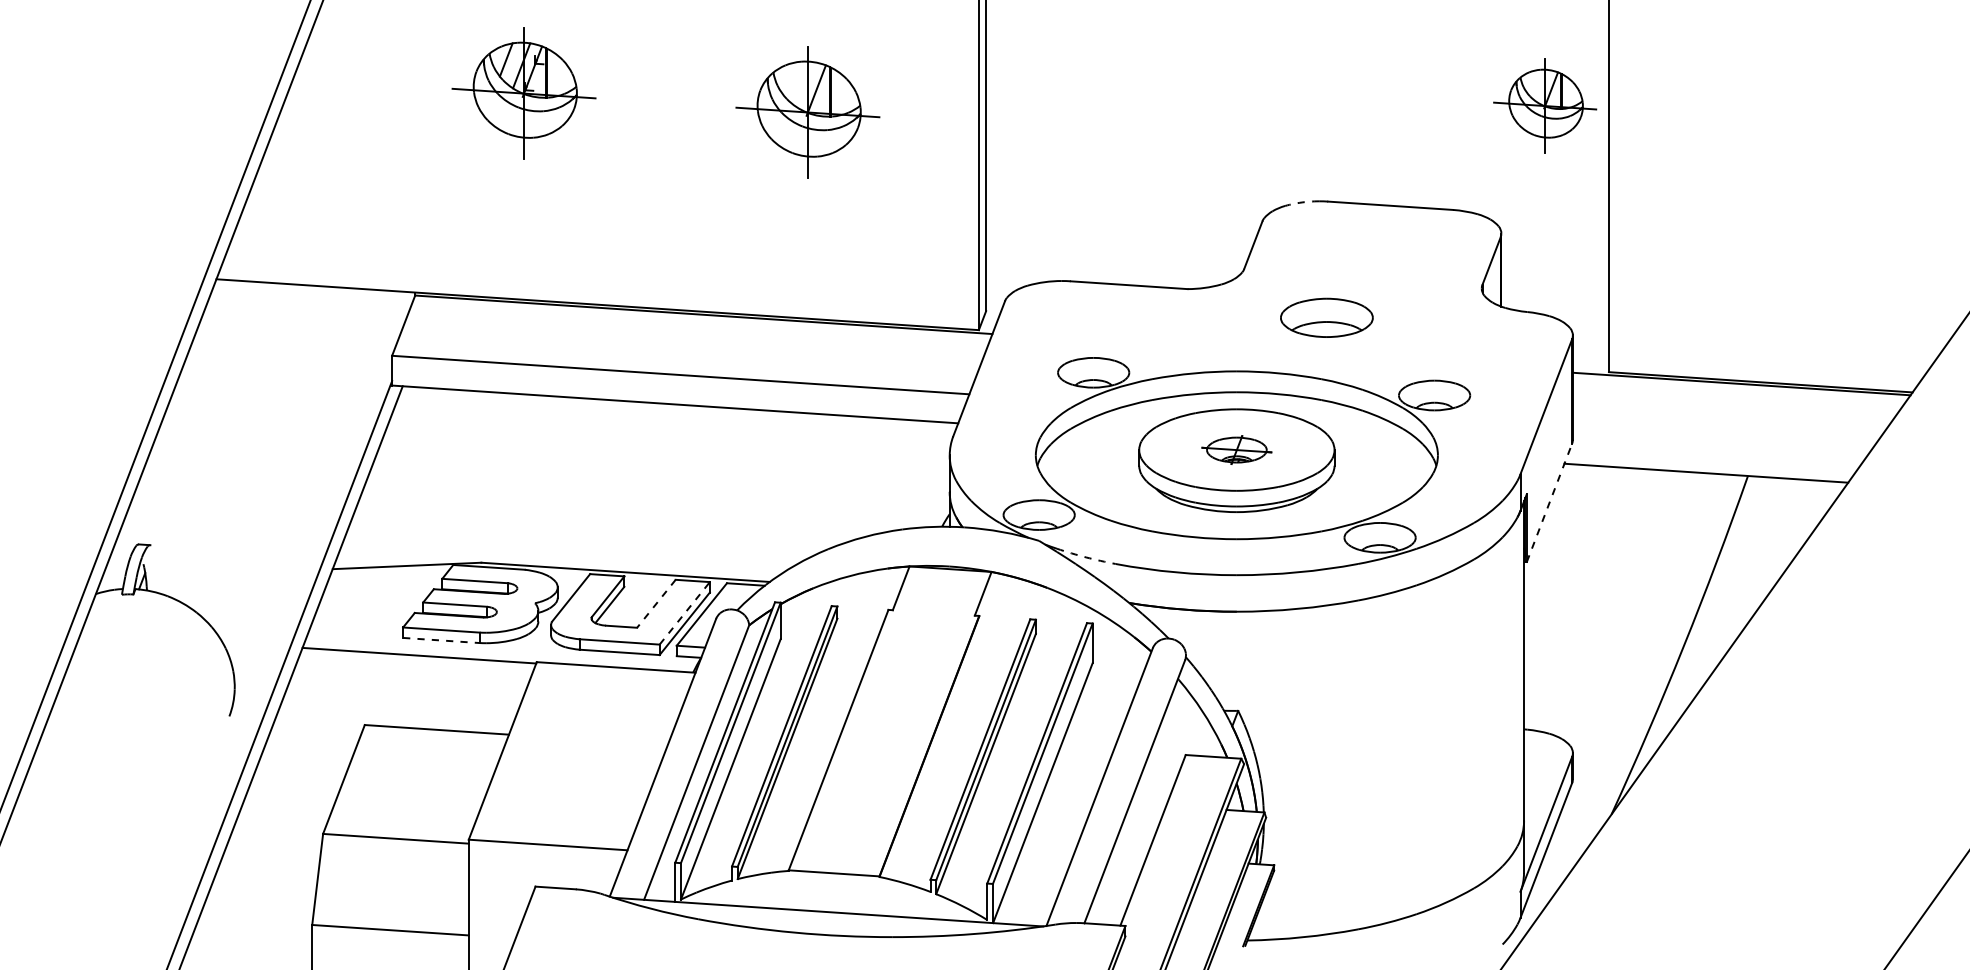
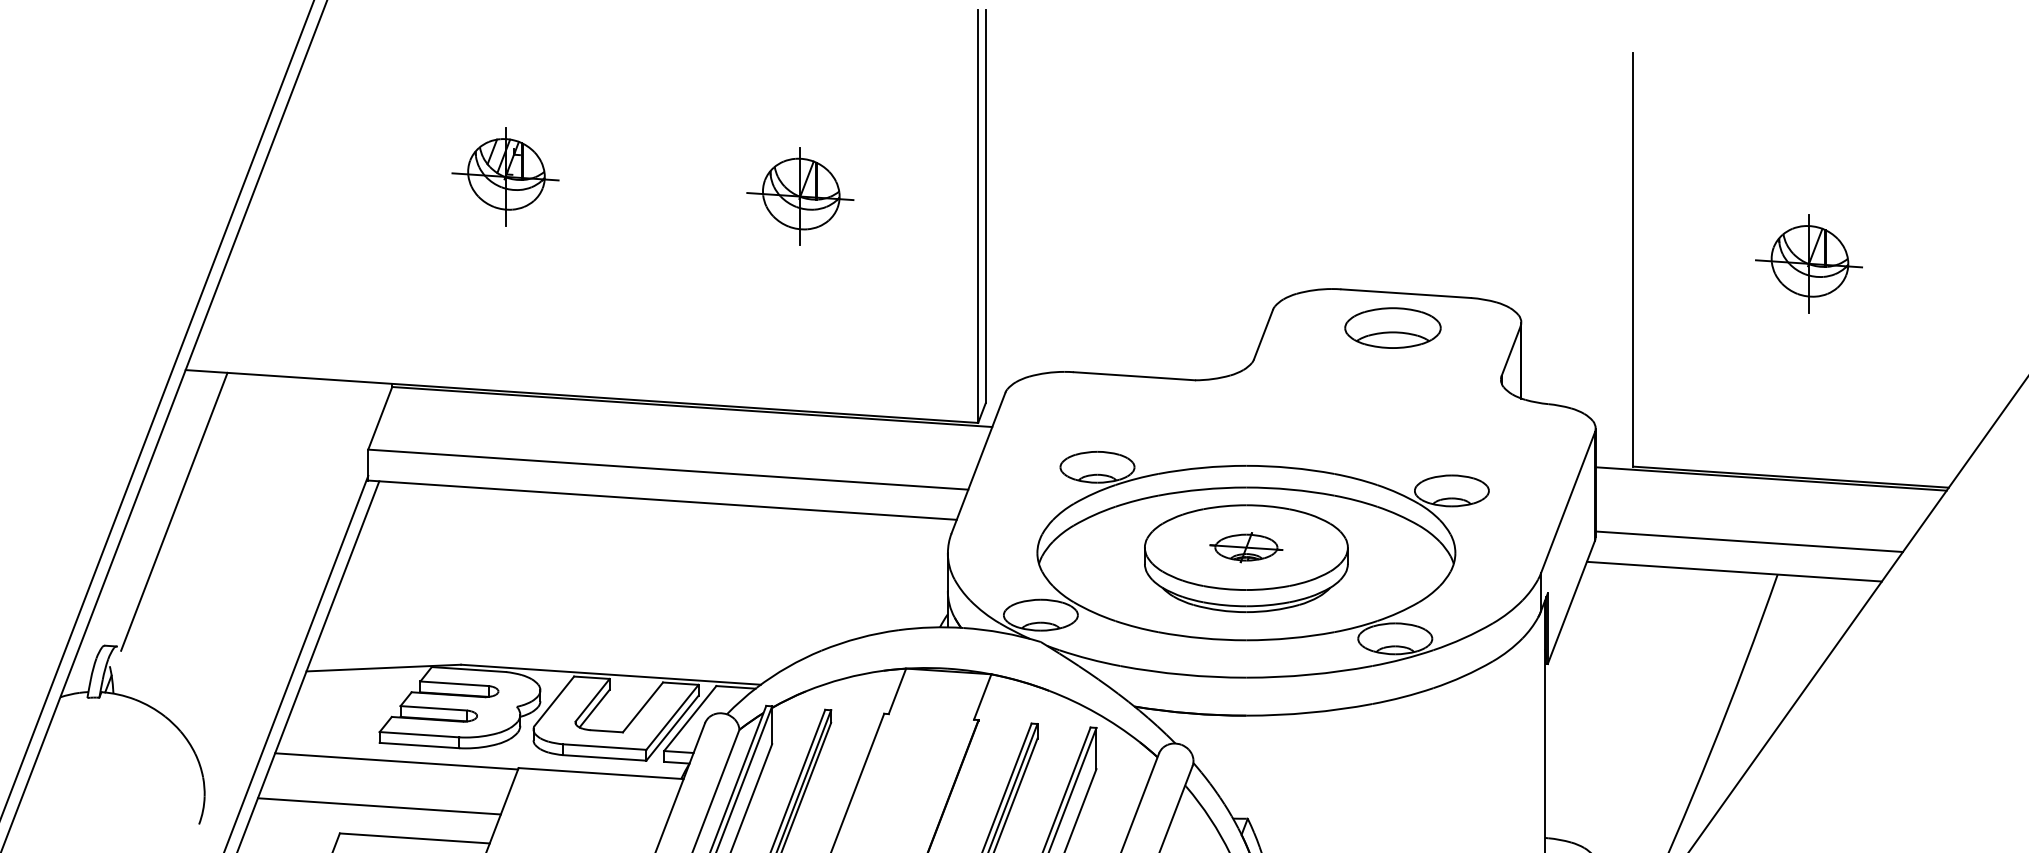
part: (524, 92) -> (505, 175), size x0.71
part: (1545, 105) -> (1809, 263), moved
part: (807, 111) -> (800, 195), size x0.71
arc: (1302, 202) -> (1314, 290), dashed -> solid
part: (1326, 317) -> (1392, 327), moved
line: (205, 415) -> (174, 511), added
line: (1720, 444) -> (1749, 541), added
line: (1549, 502) -> (1571, 602), dashed -> solid
arc: (1086, 557) -> (1090, 659), dashed -> solid
line: (656, 603) -> (643, 707), dashed -> solid
line: (685, 612) -> (673, 716), dashed -> solid
line: (441, 640) -> (419, 745), dashed -> solid
line: (402, 698) -> (379, 805), added

